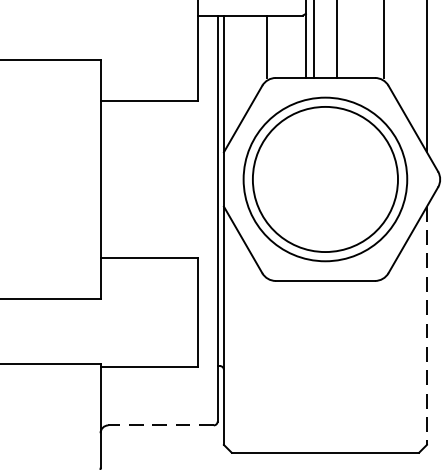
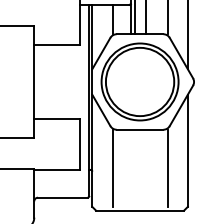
line: (426, 327) -> (187, 151), dashed -> solid
line: (266, 361) -> (112, 167), added
line: (383, 361) -> (167, 167), added
line: (160, 424) -> (62, 197), dashed -> solid

